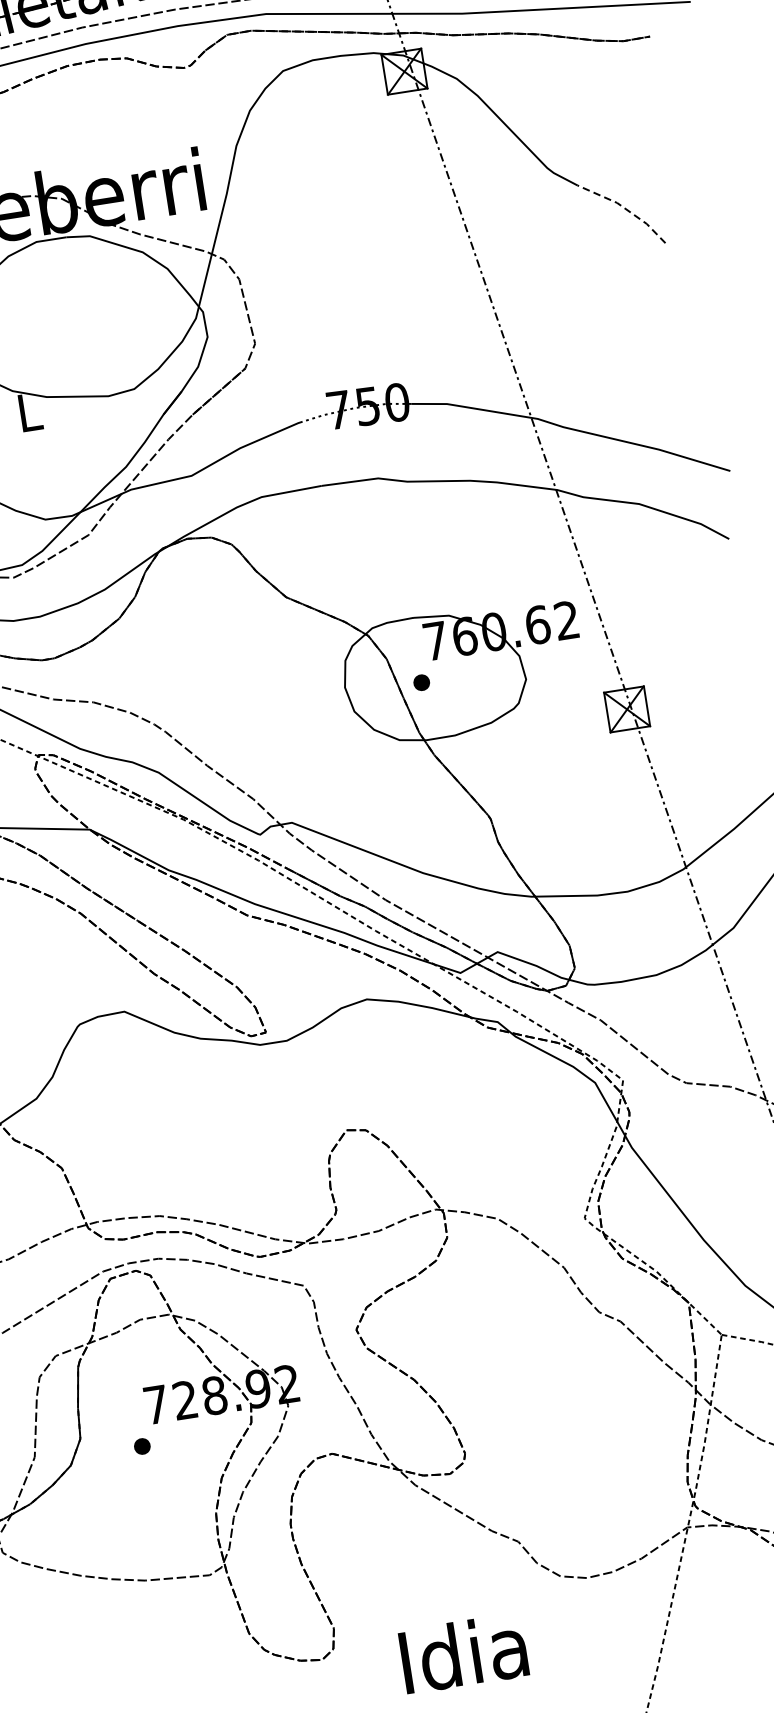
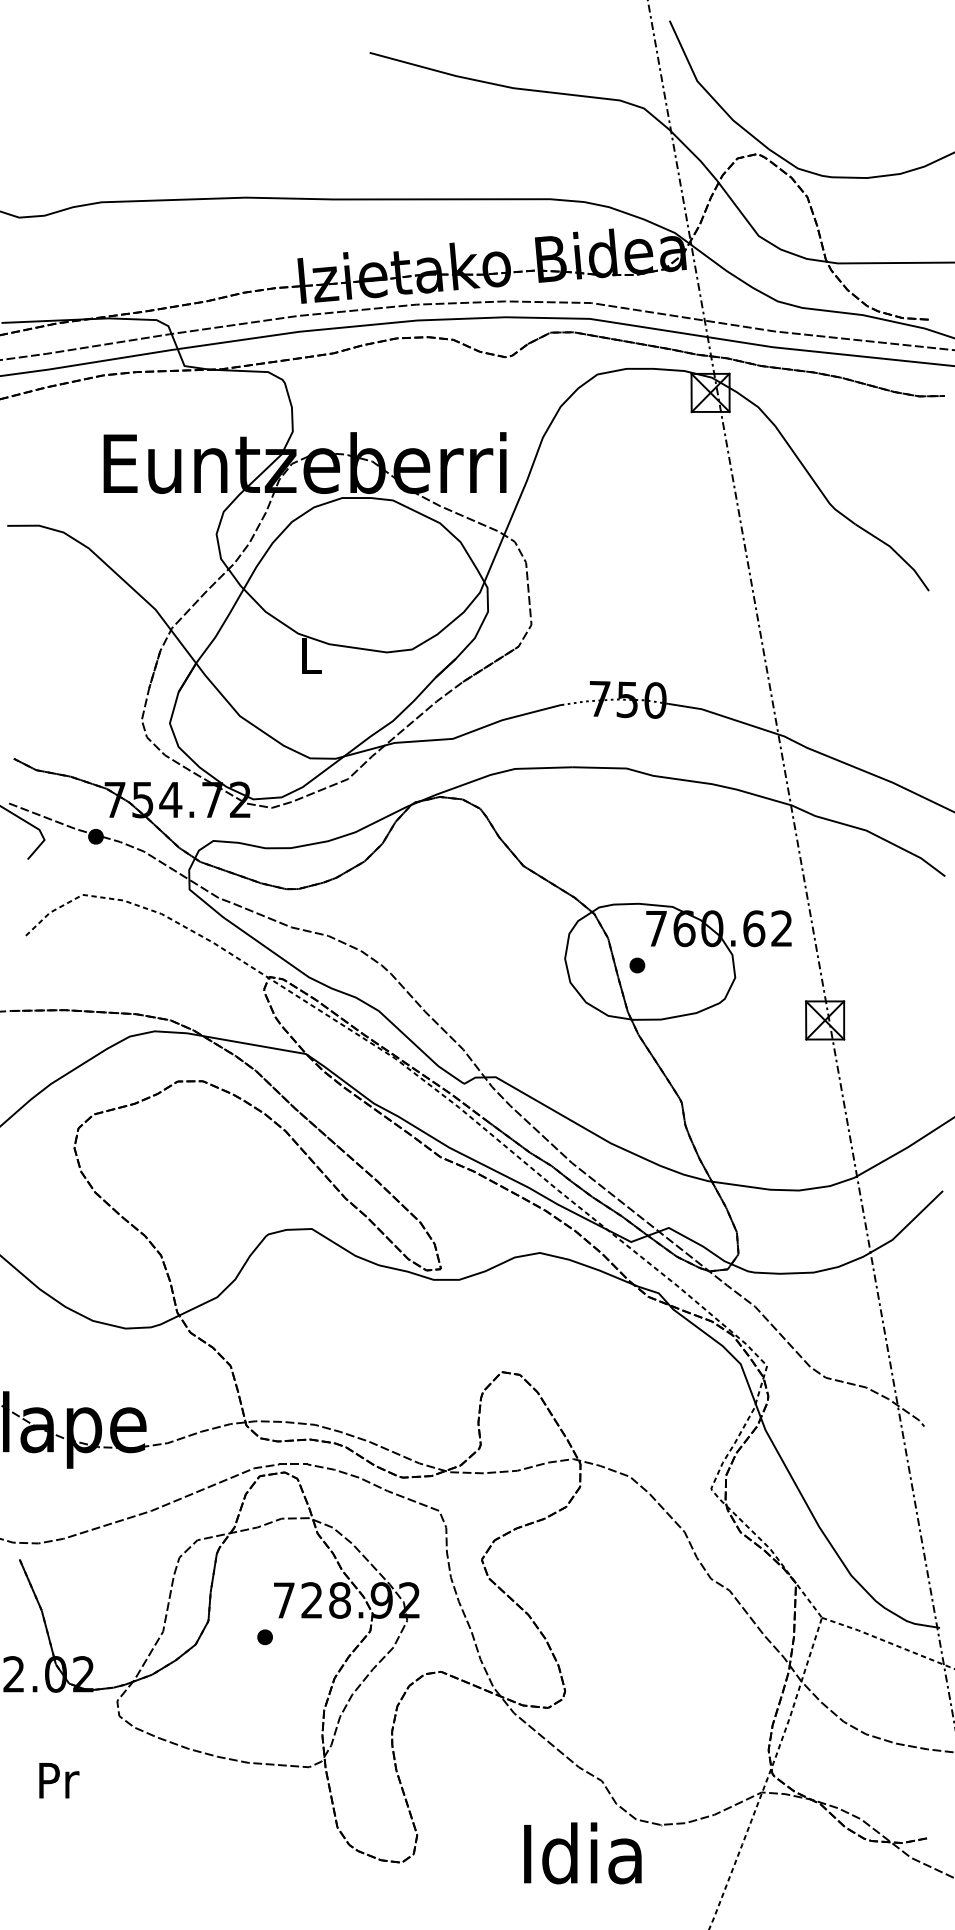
line: (625, 209) -> (896, 553), dashed -> solid
text: (463, 1653) -> (582, 1853), moved

